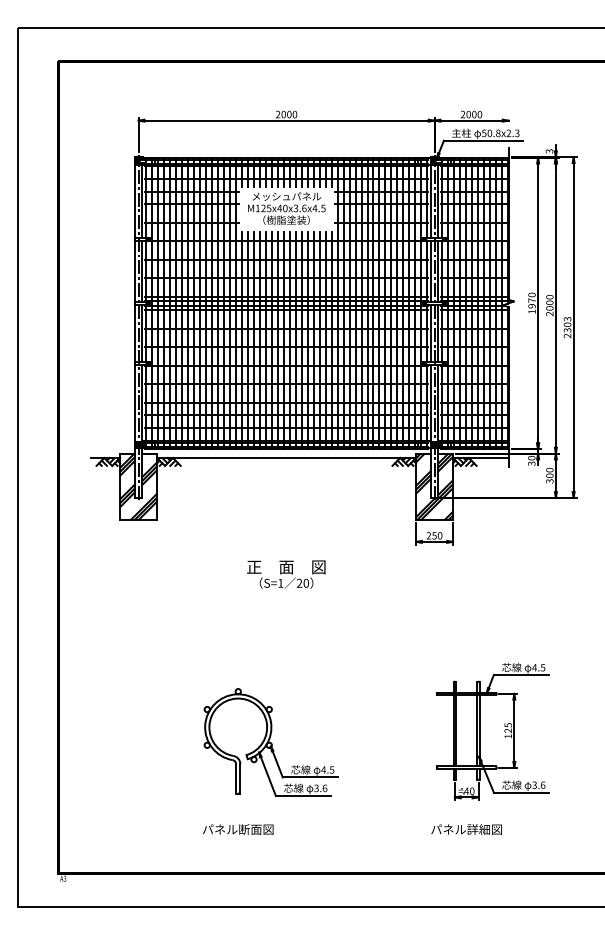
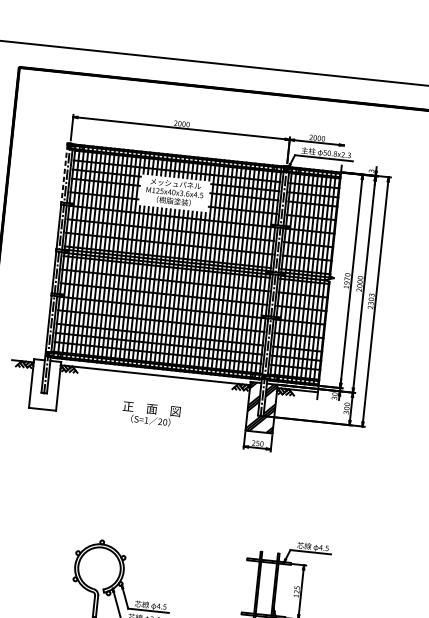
line: (134, 198) -> (64, 173), solid -> dashed
hatch: (138, 486) -> (45, 384), removed
text: (286, 574) -> (151, 414), moved

